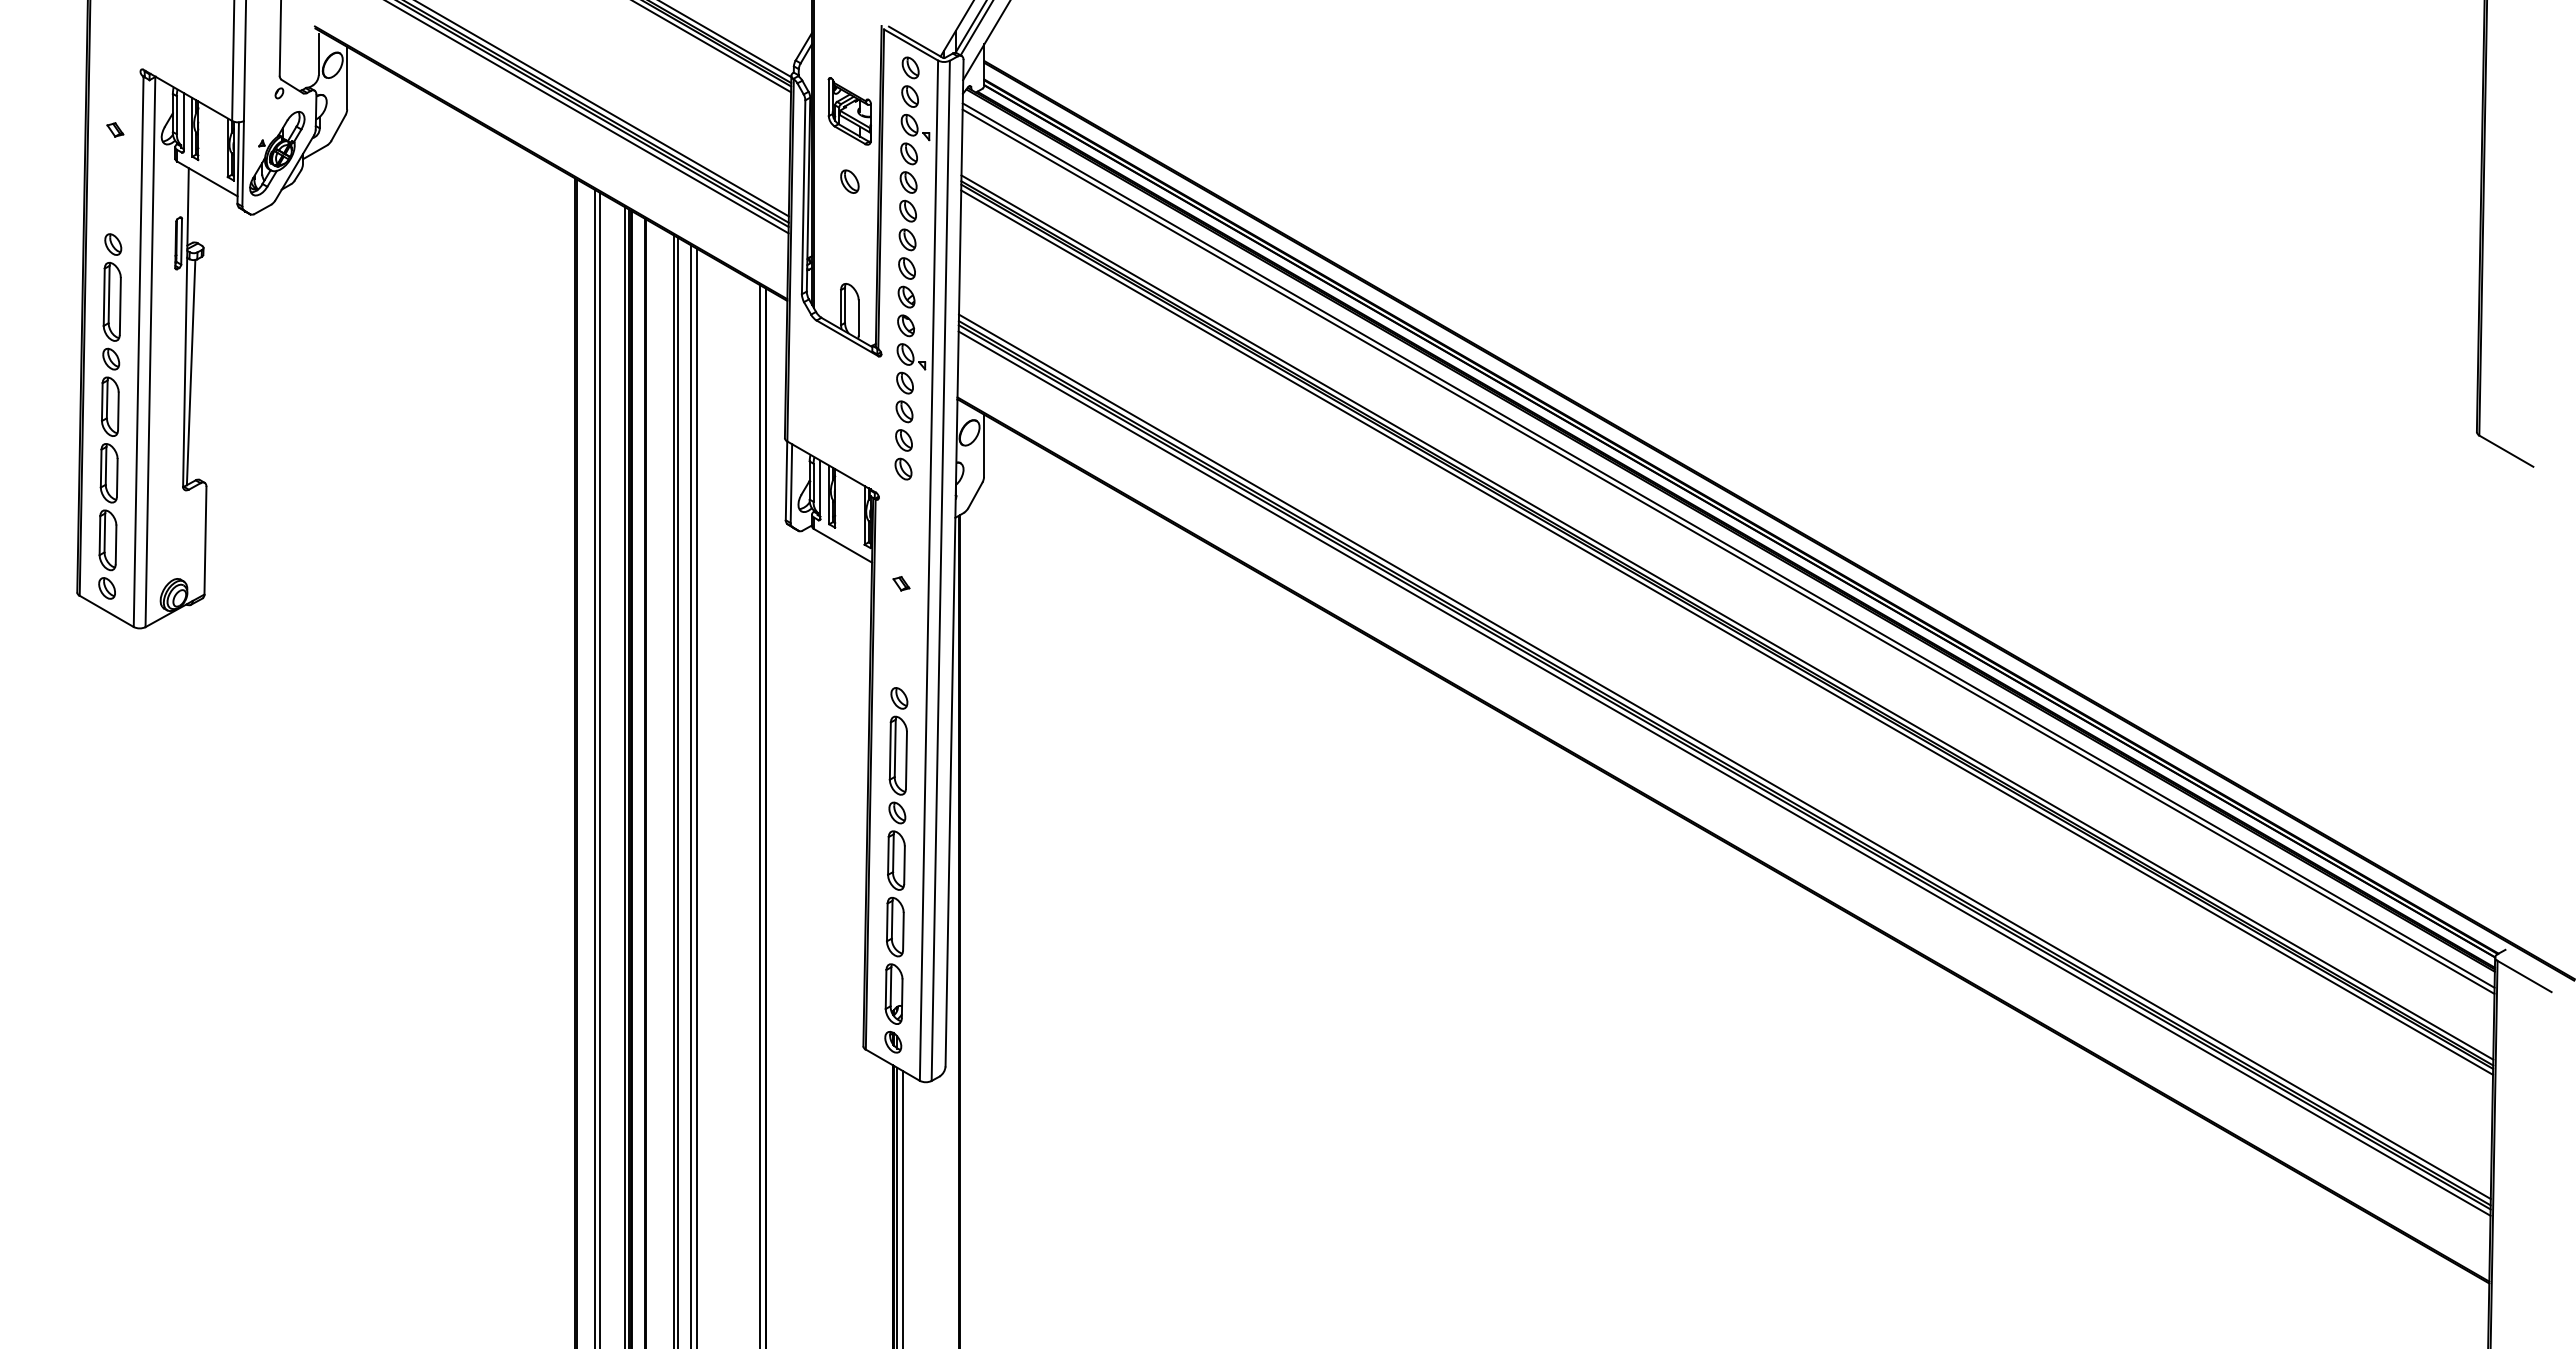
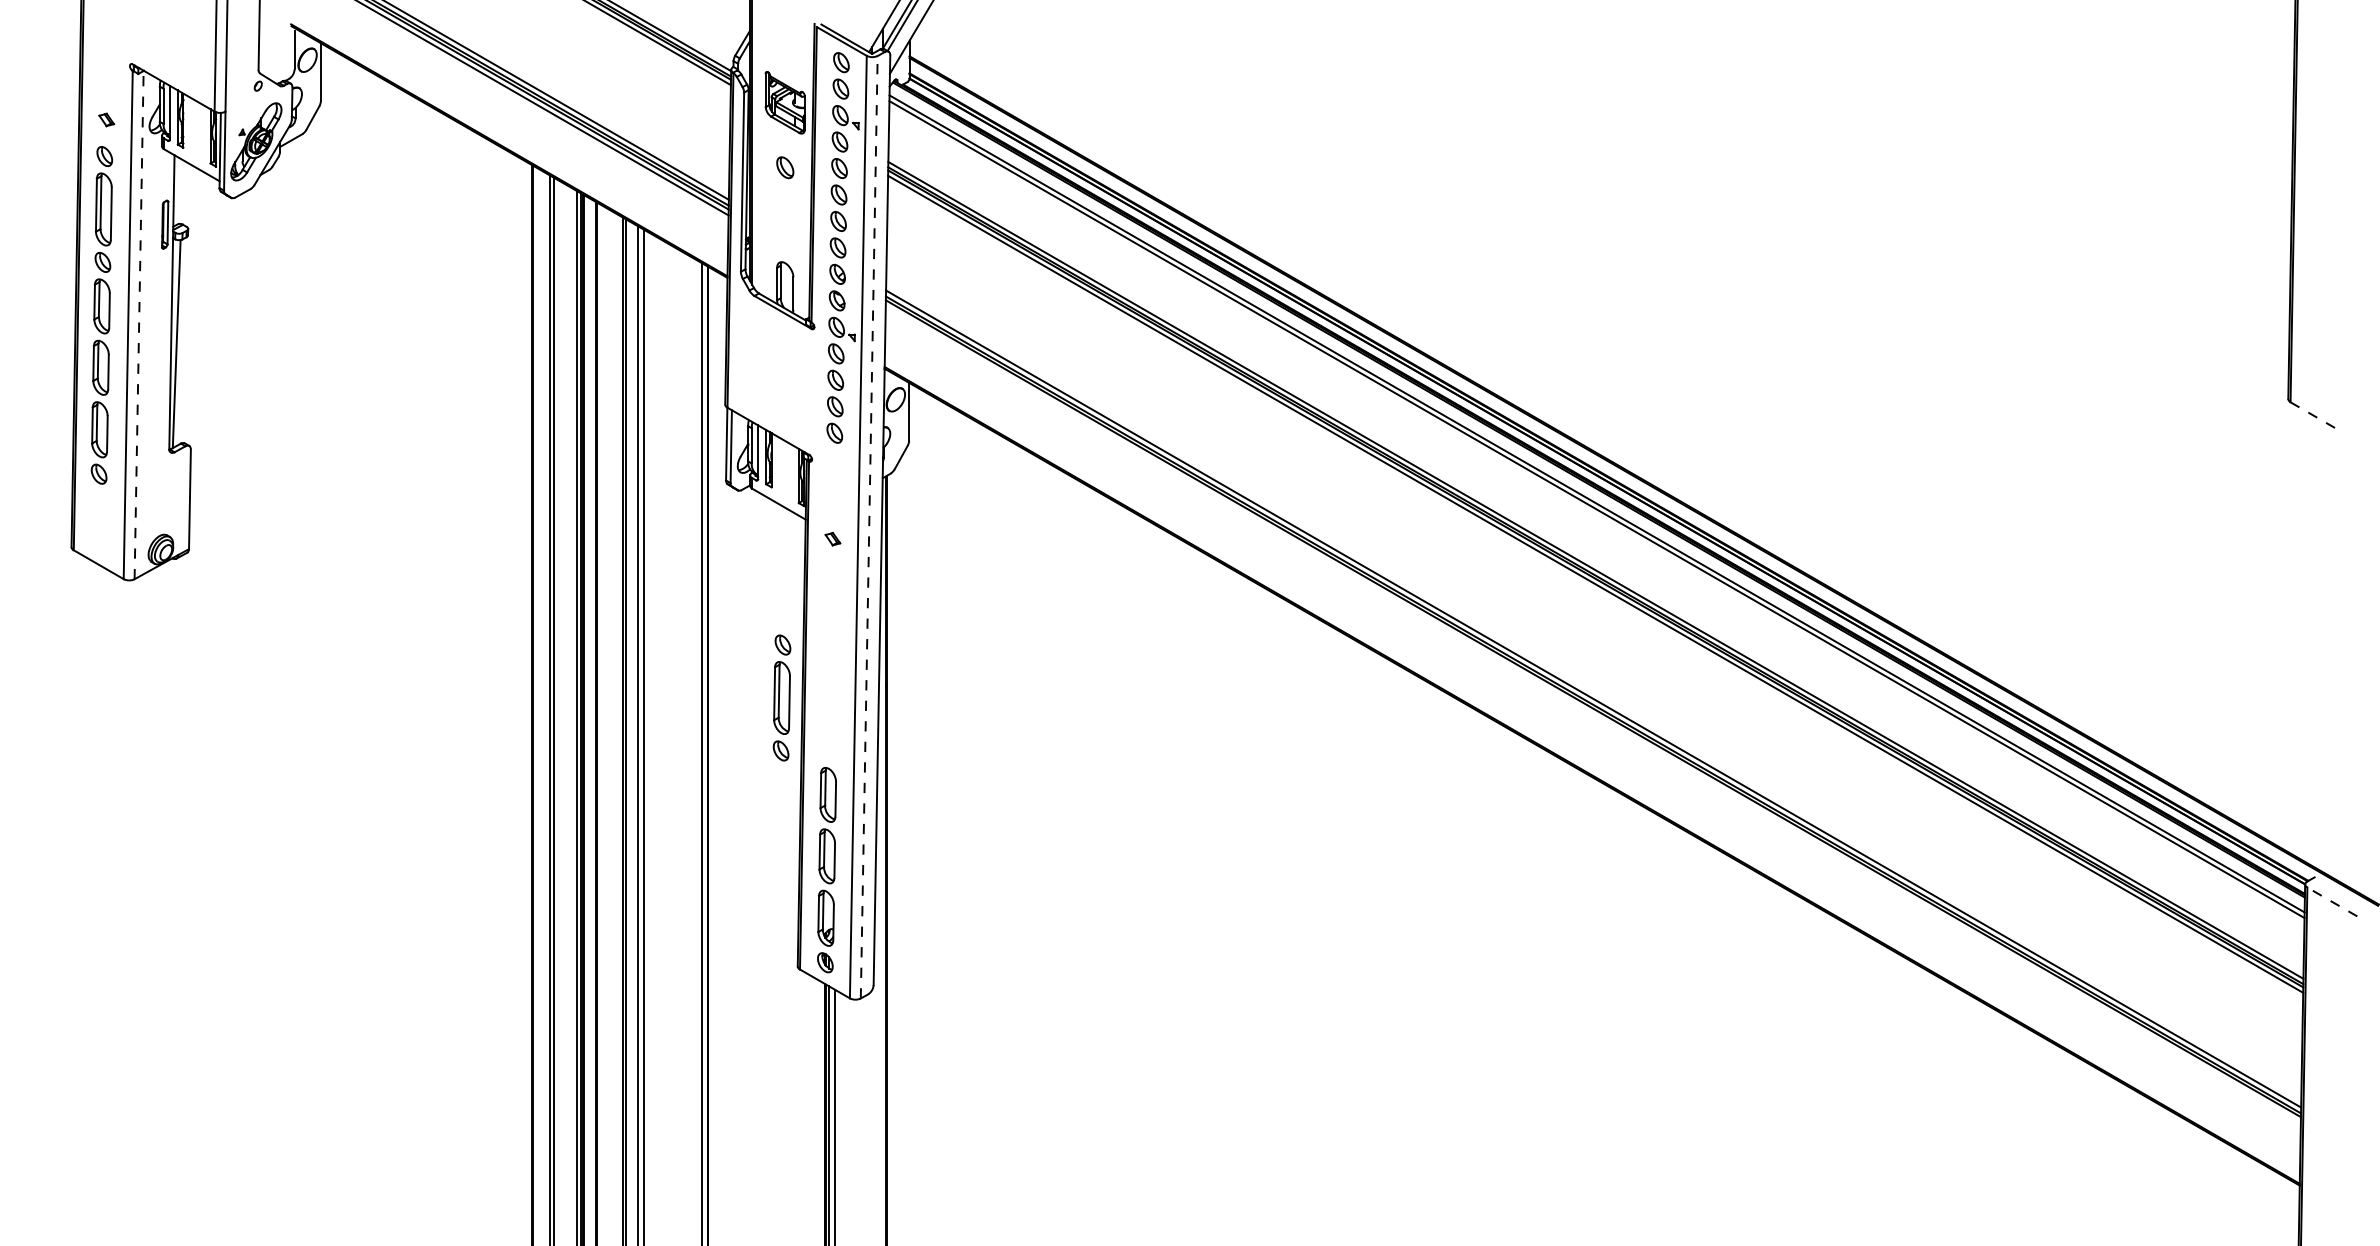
line: (150, 351) -> (139, 324), solid -> dashed
part: (110, 416) -> (102, 315), moved
line: (2506, 451) -> (2315, 416), solid -> dashed
line: (940, 570) -> (868, 526), solid -> dashed
part: (898, 755) -> (782, 697), moved
line: (1724, 773) -> (1593, 714), removed
line: (2524, 976) -> (2332, 901), solid -> dashed

